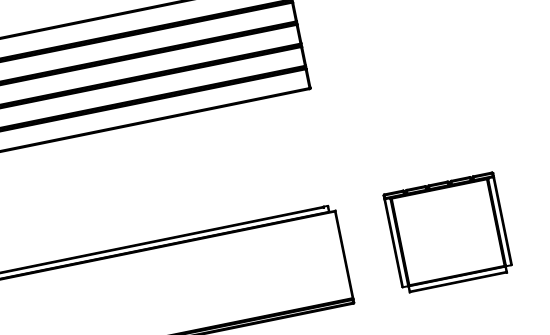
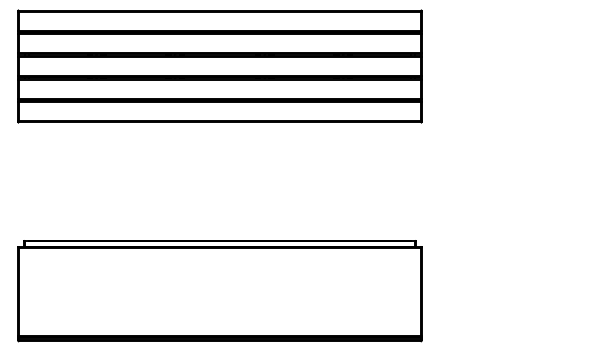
part: (447, 232) -> (527, 290), removed

